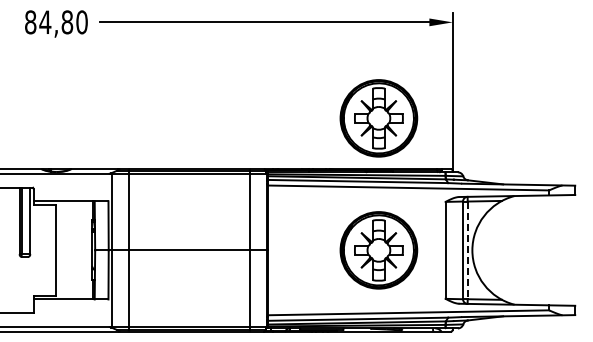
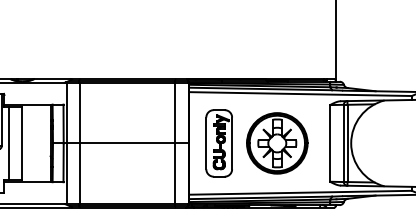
part: (378, 118) -> (276, 39), removed
line: (38, 250) -> (8, 143), added
part: (305, 250) -> (219, 143), added
line: (467, 250) -> (347, 143), dashed -> solid

